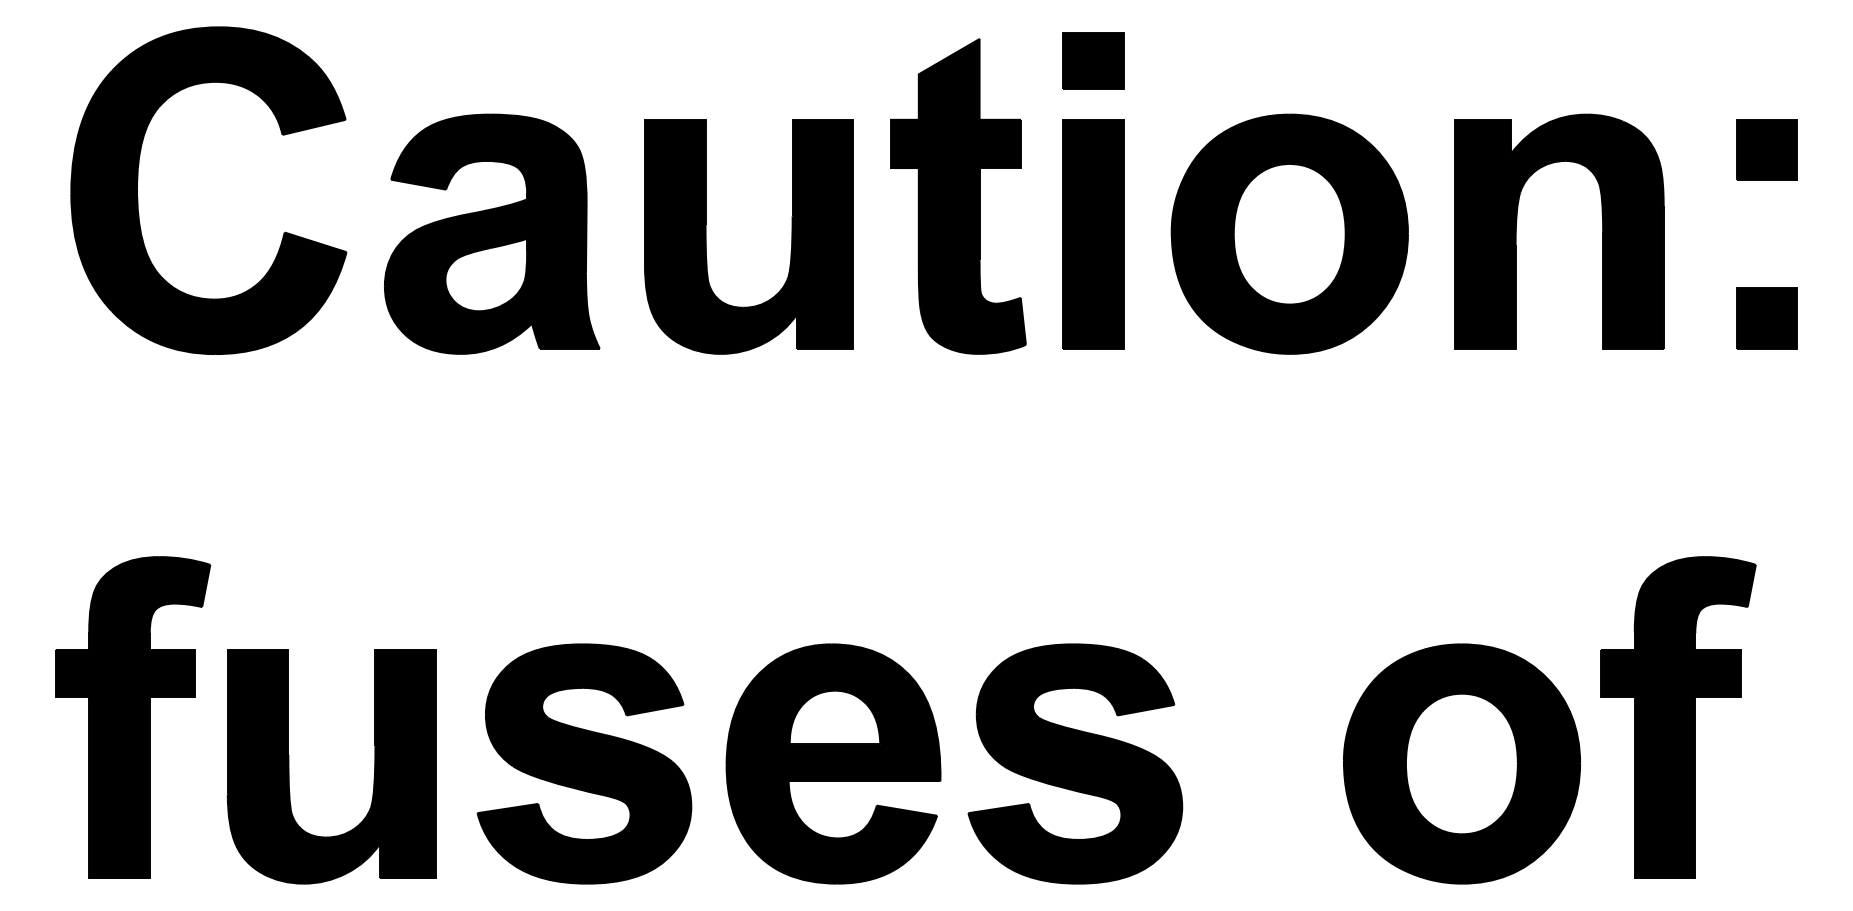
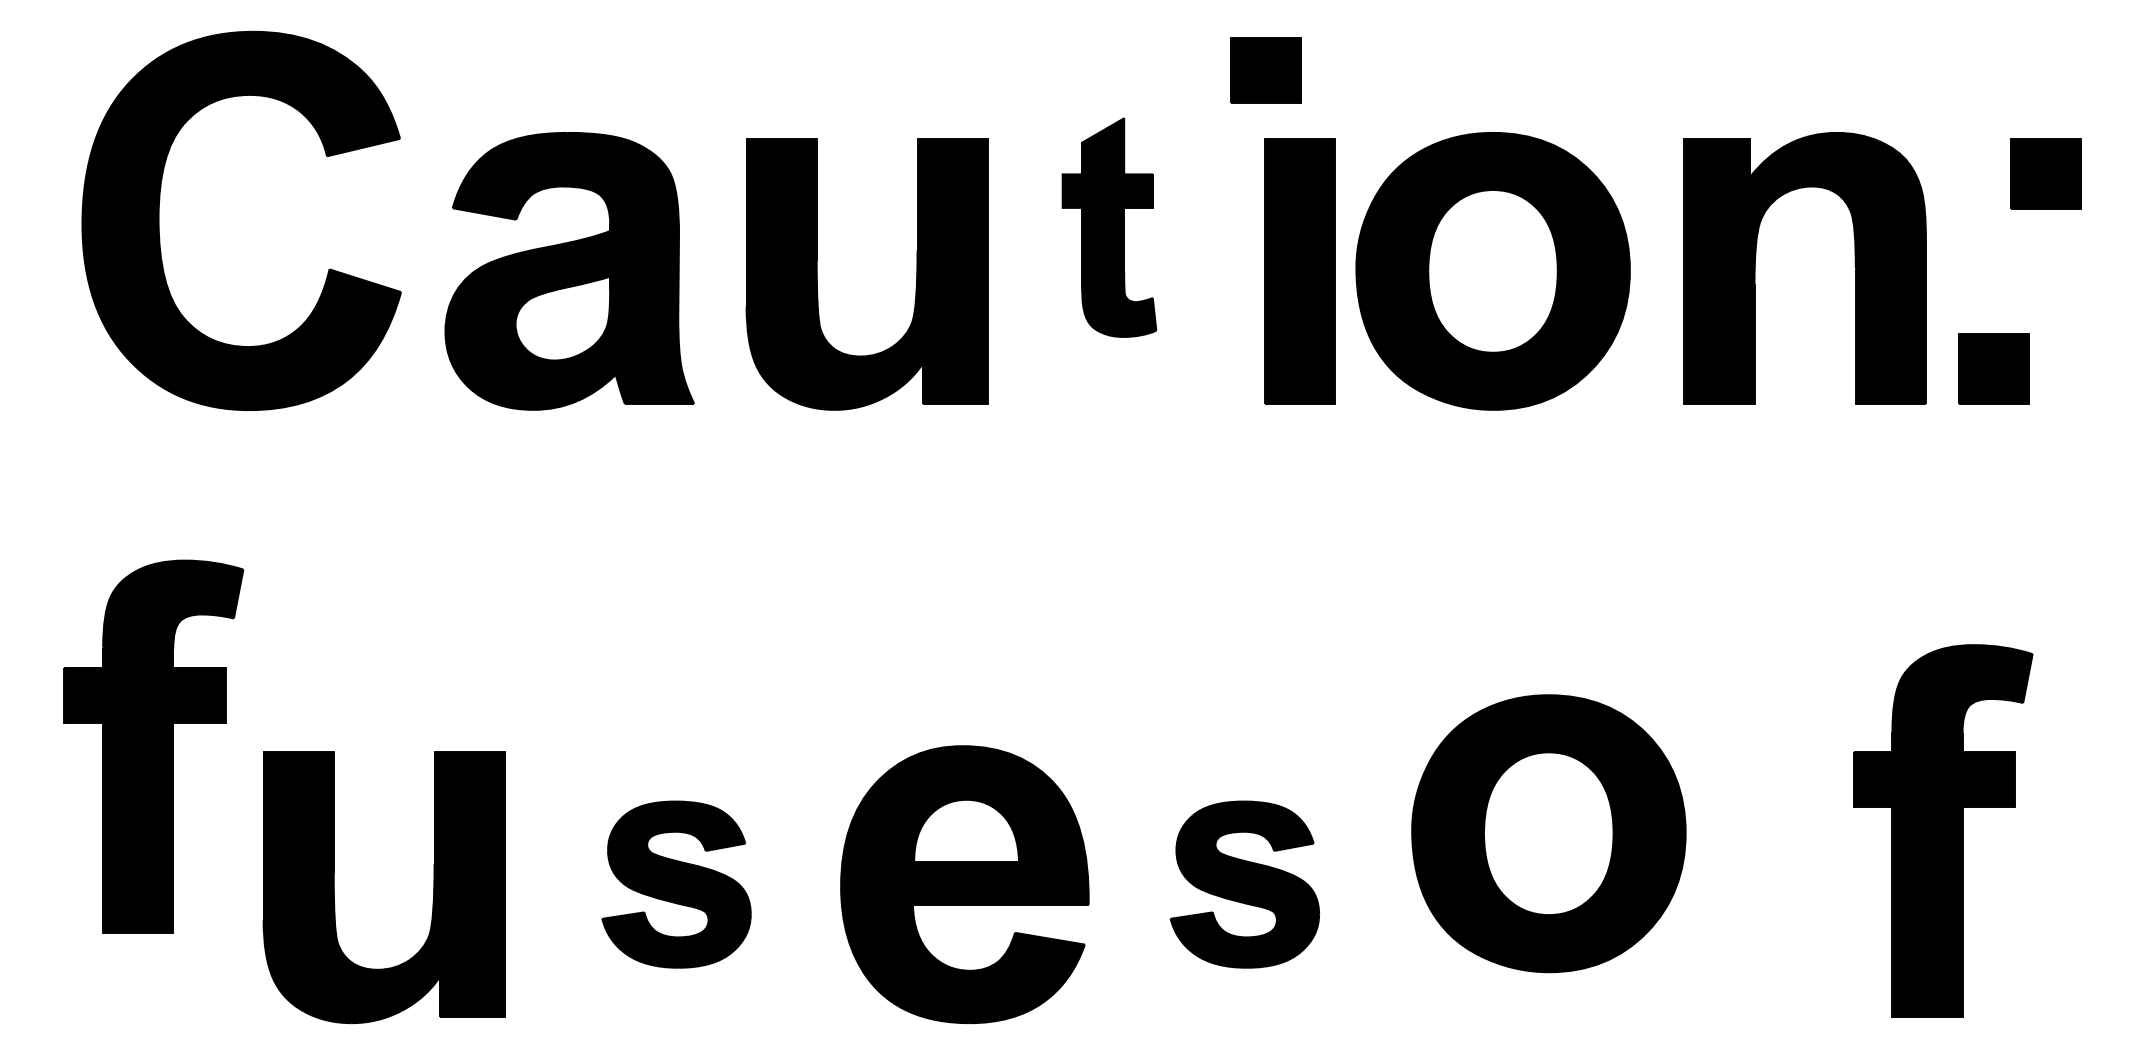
part: (958, 196) -> (1109, 227), size x0.6
part: (1093, 234) -> (1300, 271), moved
part: (1766, 318) -> (1992, 368), moved
part: (133, 717) -> (154, 746), moved
part: (584, 763) -> (676, 884), size x0.6
part: (1075, 763) -> (1244, 884), size x0.6
part: (1461, 763) -> (1548, 833), moved

